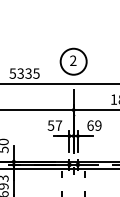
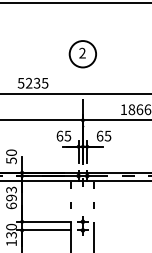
part: (73, 62) -> (82, 54), moved
text: (20, 73) -> (28, 83), 5335 -> 5235
text: (54, 125) -> (63, 135), 57 -> 65
text: (97, 125) -> (107, 135), 69 -> 65

